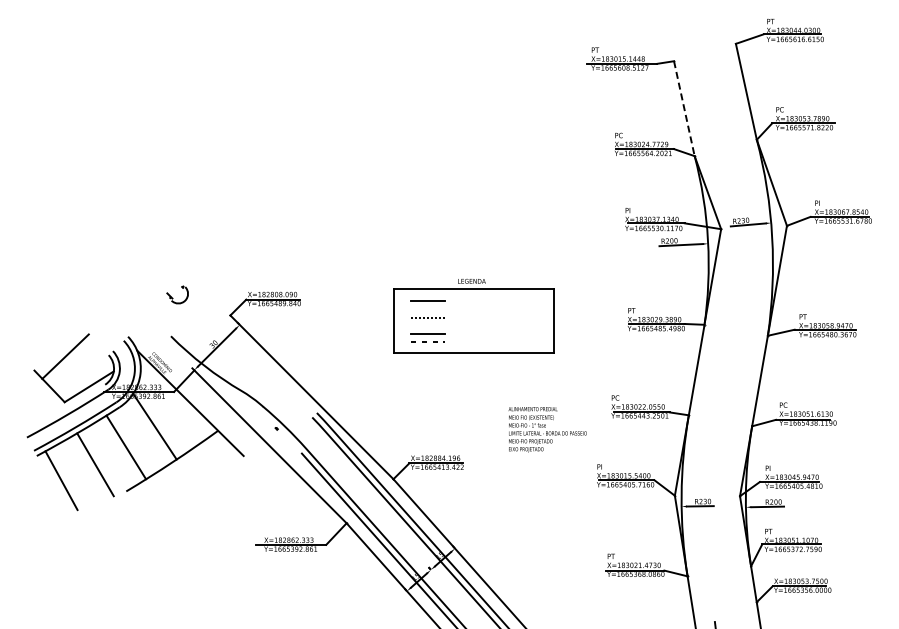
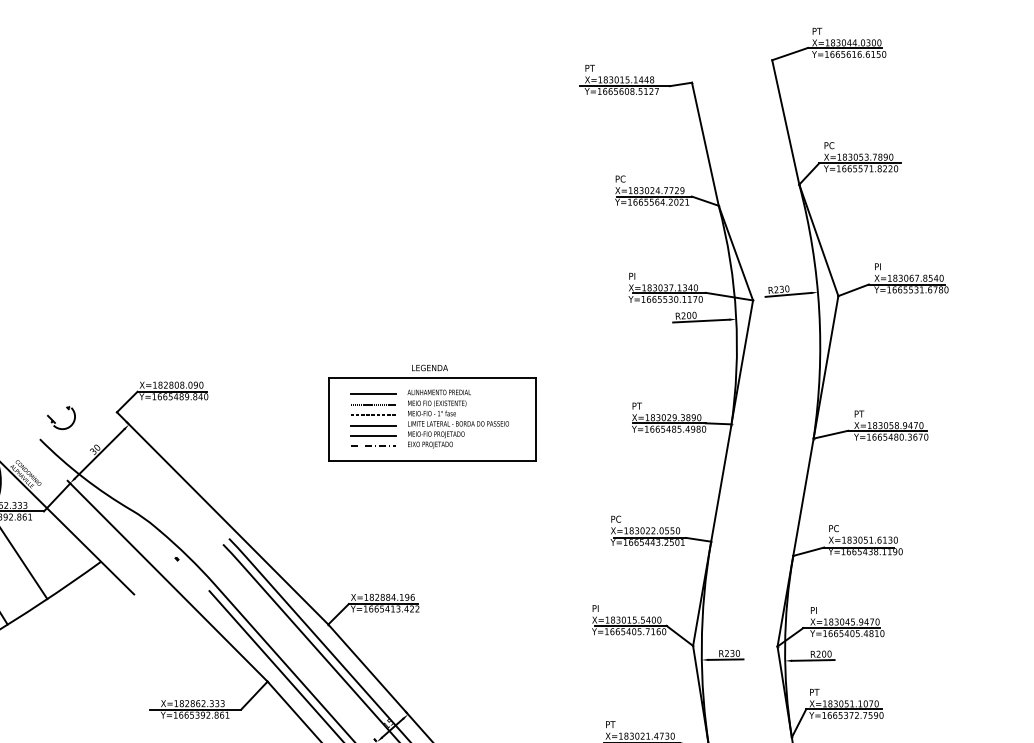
line: (684, 108) -> (705, 144), dashed -> solid
part: (177, 294) -> (61, 417), moved
line: (427, 309) -> (372, 404), added
line: (427, 325) -> (372, 425), added
text: (547, 429) -> (457, 418), moved

